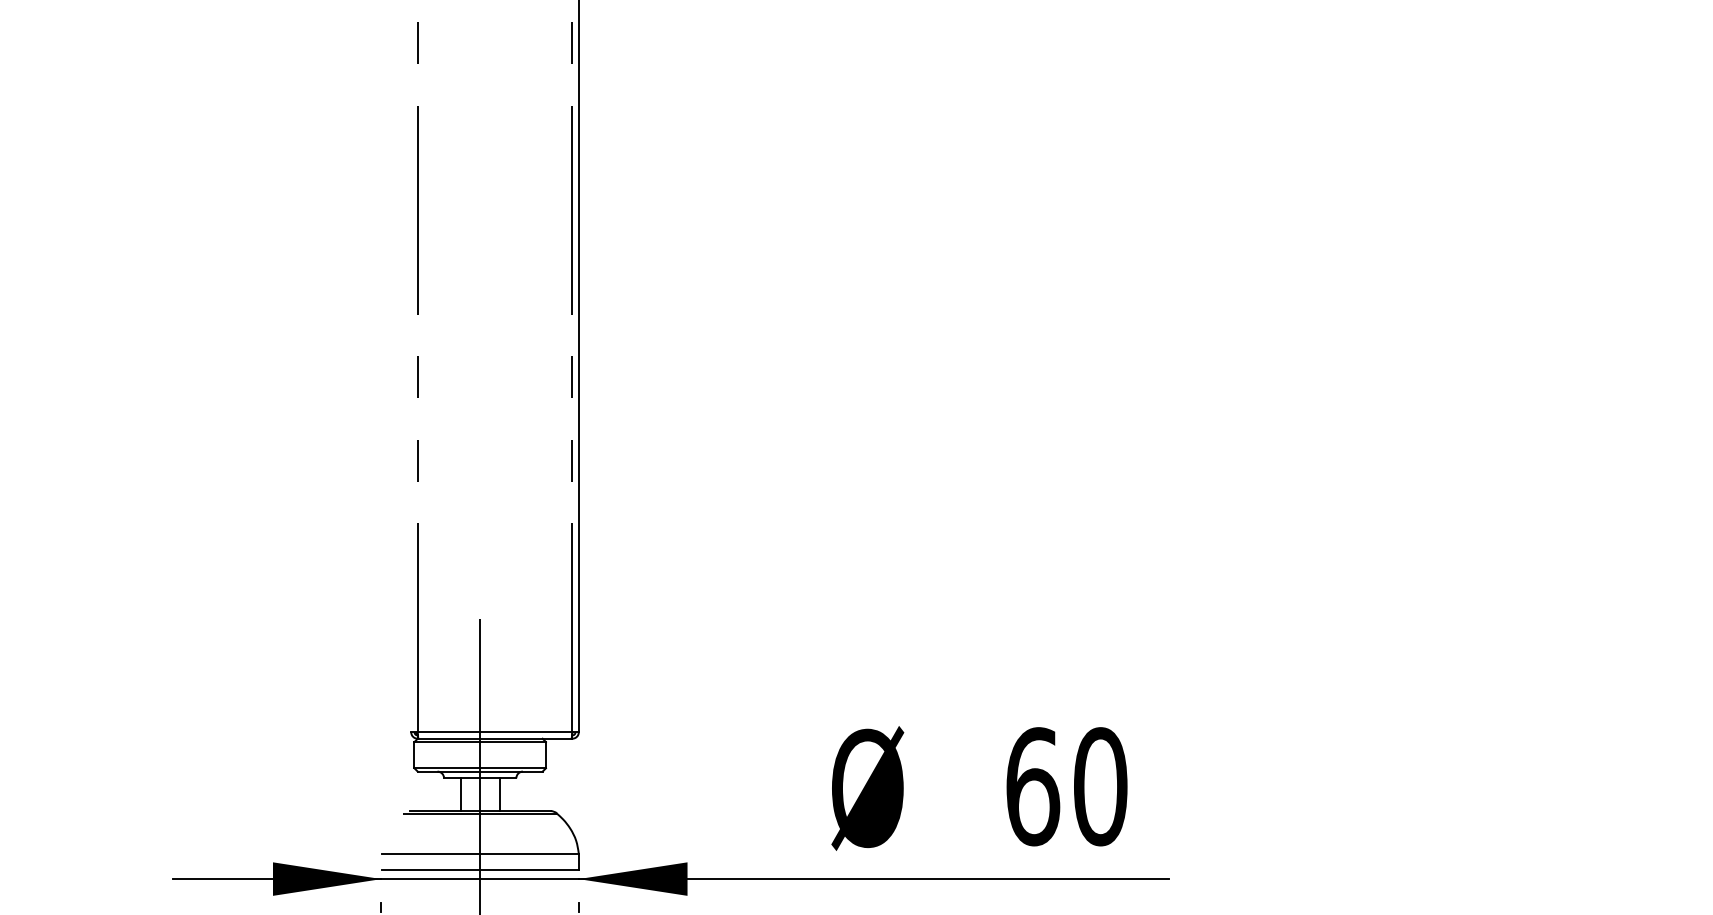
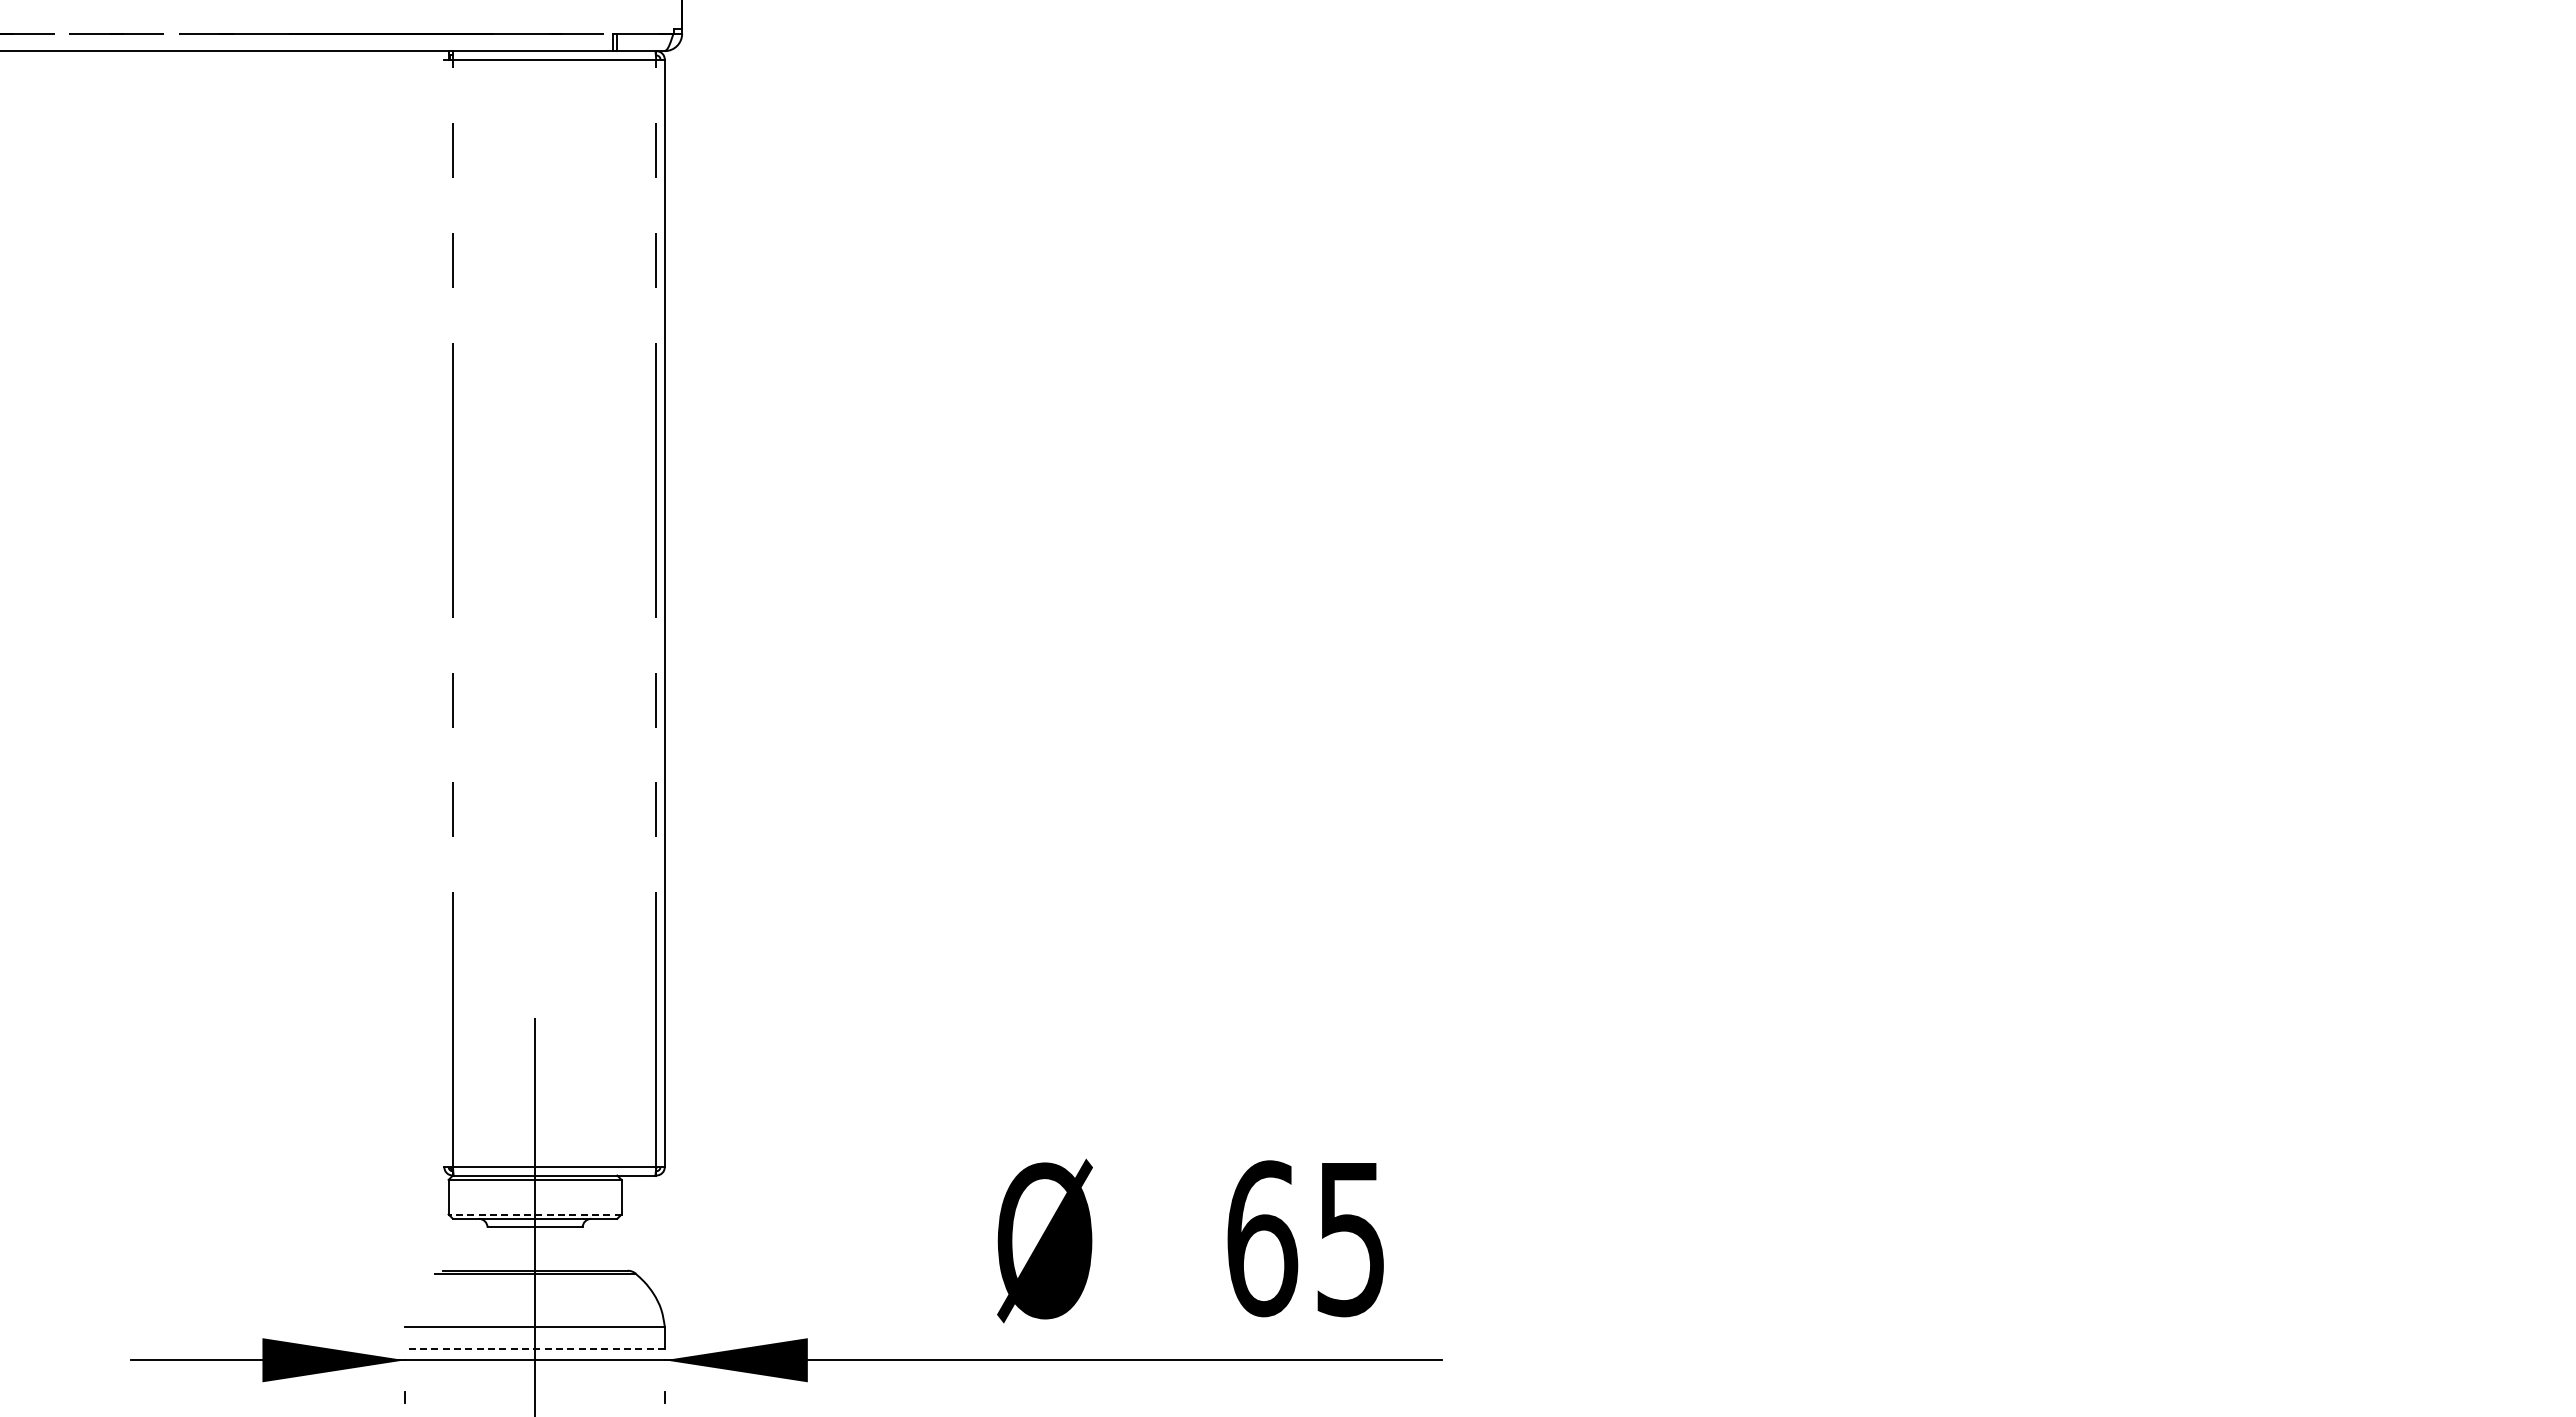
line: (479, 768) -> (534, 1214), solid -> dashed
text: (1100, 786) -> (1351, 1238), 60 -> 65
line: (460, 794) -> (509, 1248), removed
line: (500, 794) -> (561, 1248), removed
line: (480, 870) -> (535, 1348), solid -> dashed

